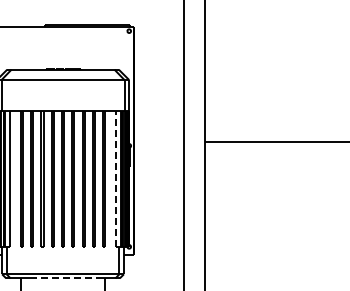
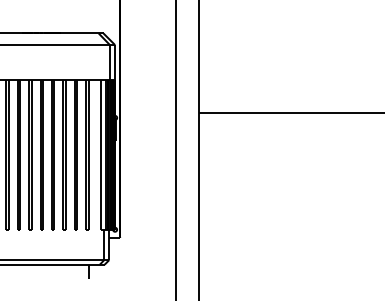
line: (116, 179) -> (101, 155), dashed -> solid
line: (63, 278) -> (42, 264), dashed -> solid

